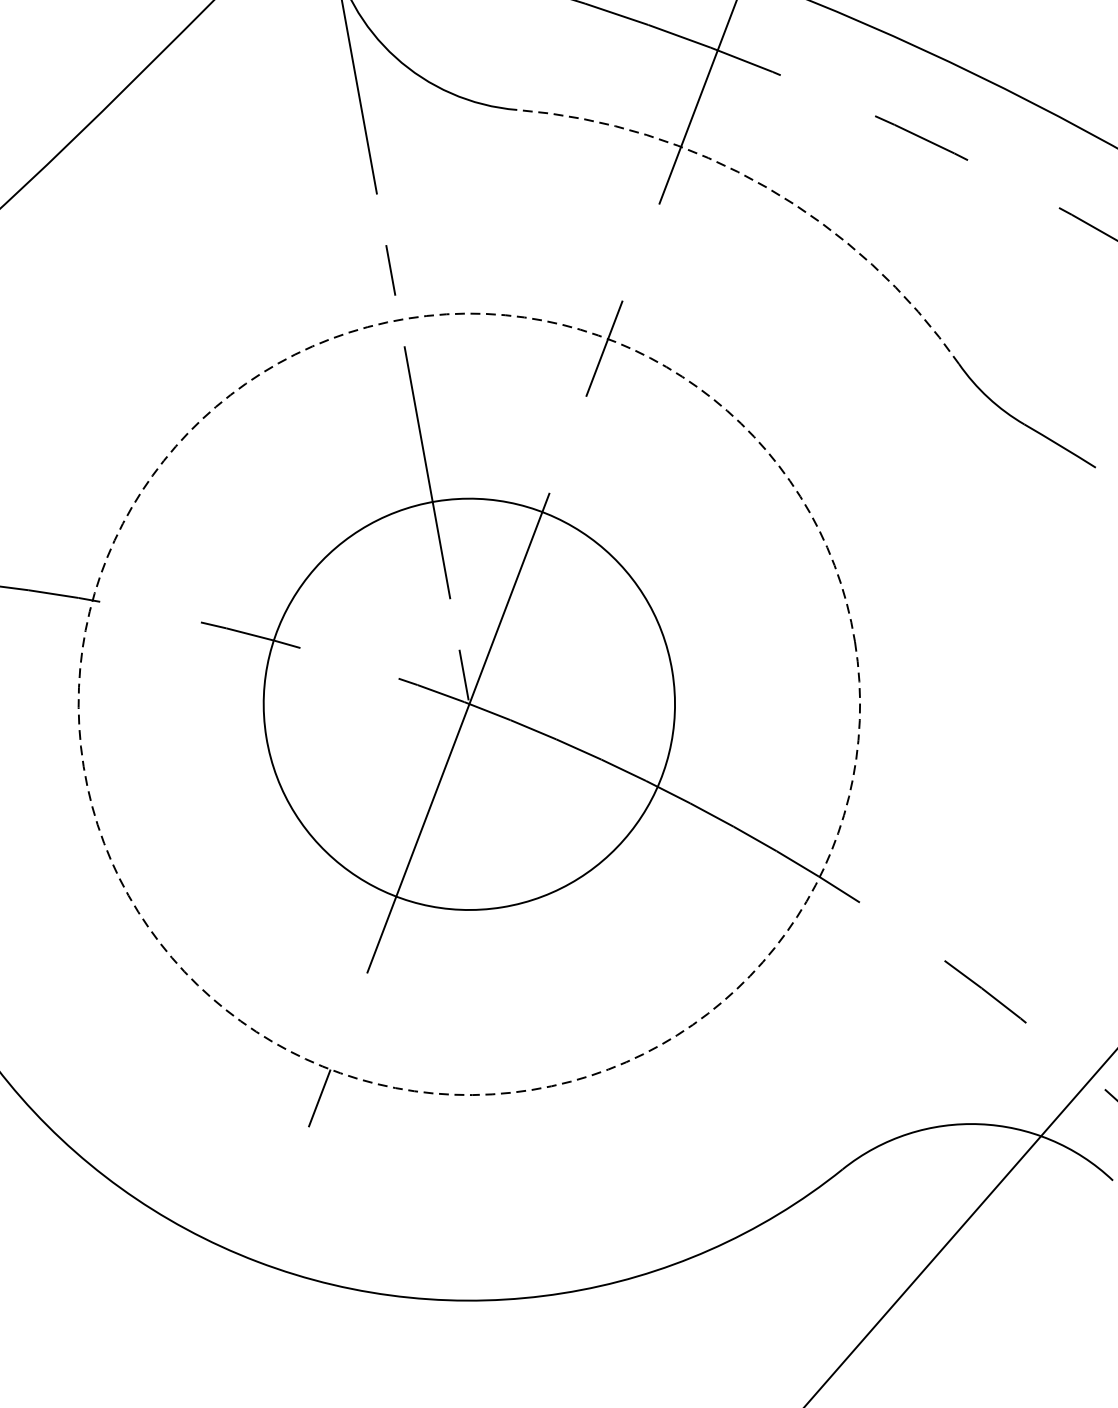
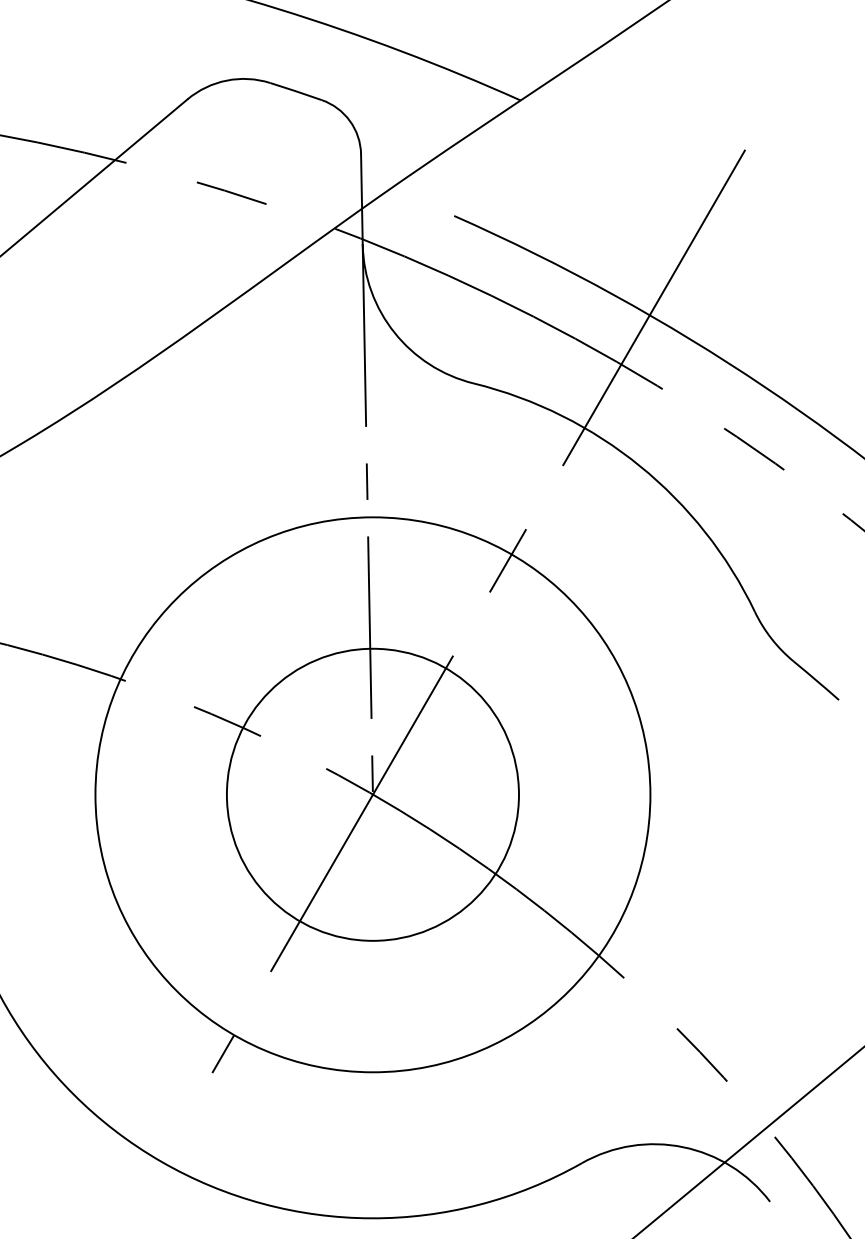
arc: (767, 187) -> (640, 466), dashed -> solid
circle: (468, 703) -> (372, 794), dashed -> solid

